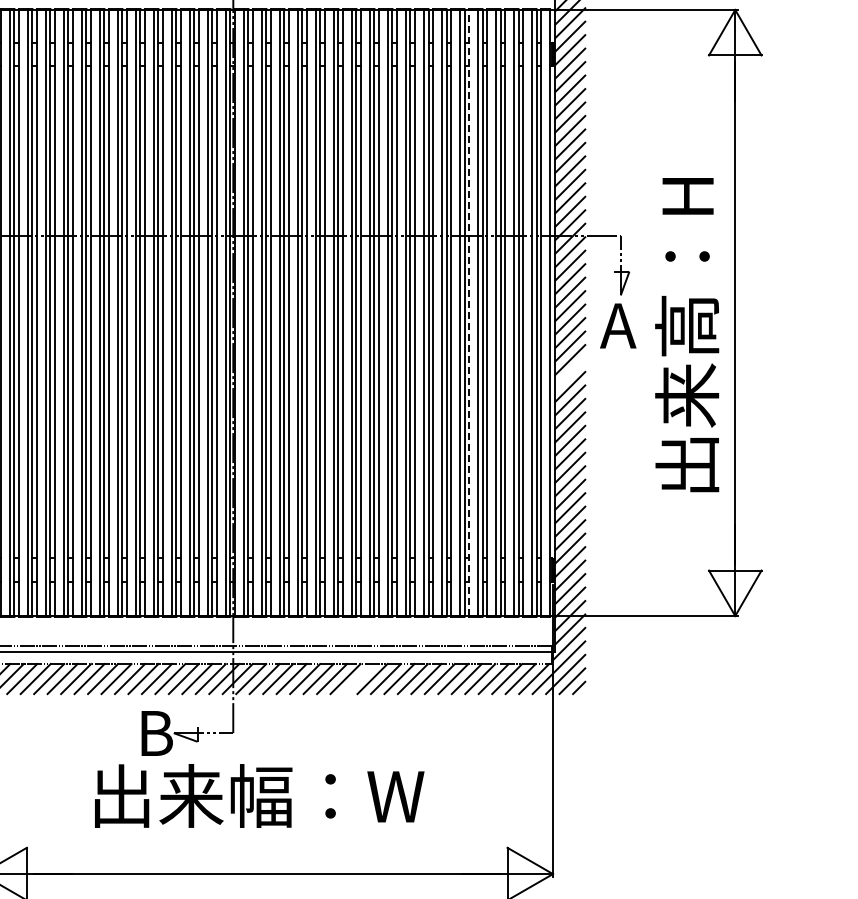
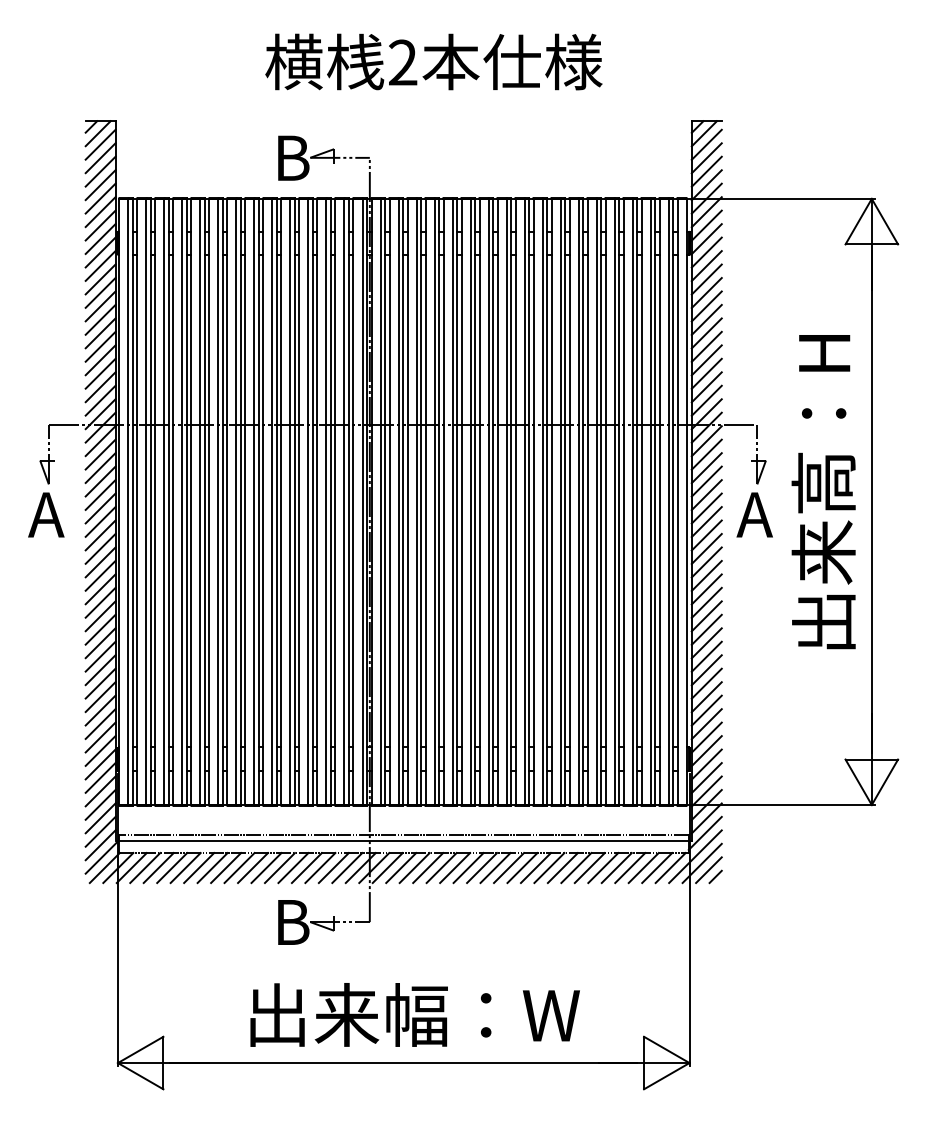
line: (468, 312) -> (605, 501), dashed -> solid
text: (686, 335) -> (823, 492), moved
line: (569, 373) -> (706, 562), added
line: (358, 679) -> (495, 868), added
text: (258, 795) -> (414, 1014), moved

